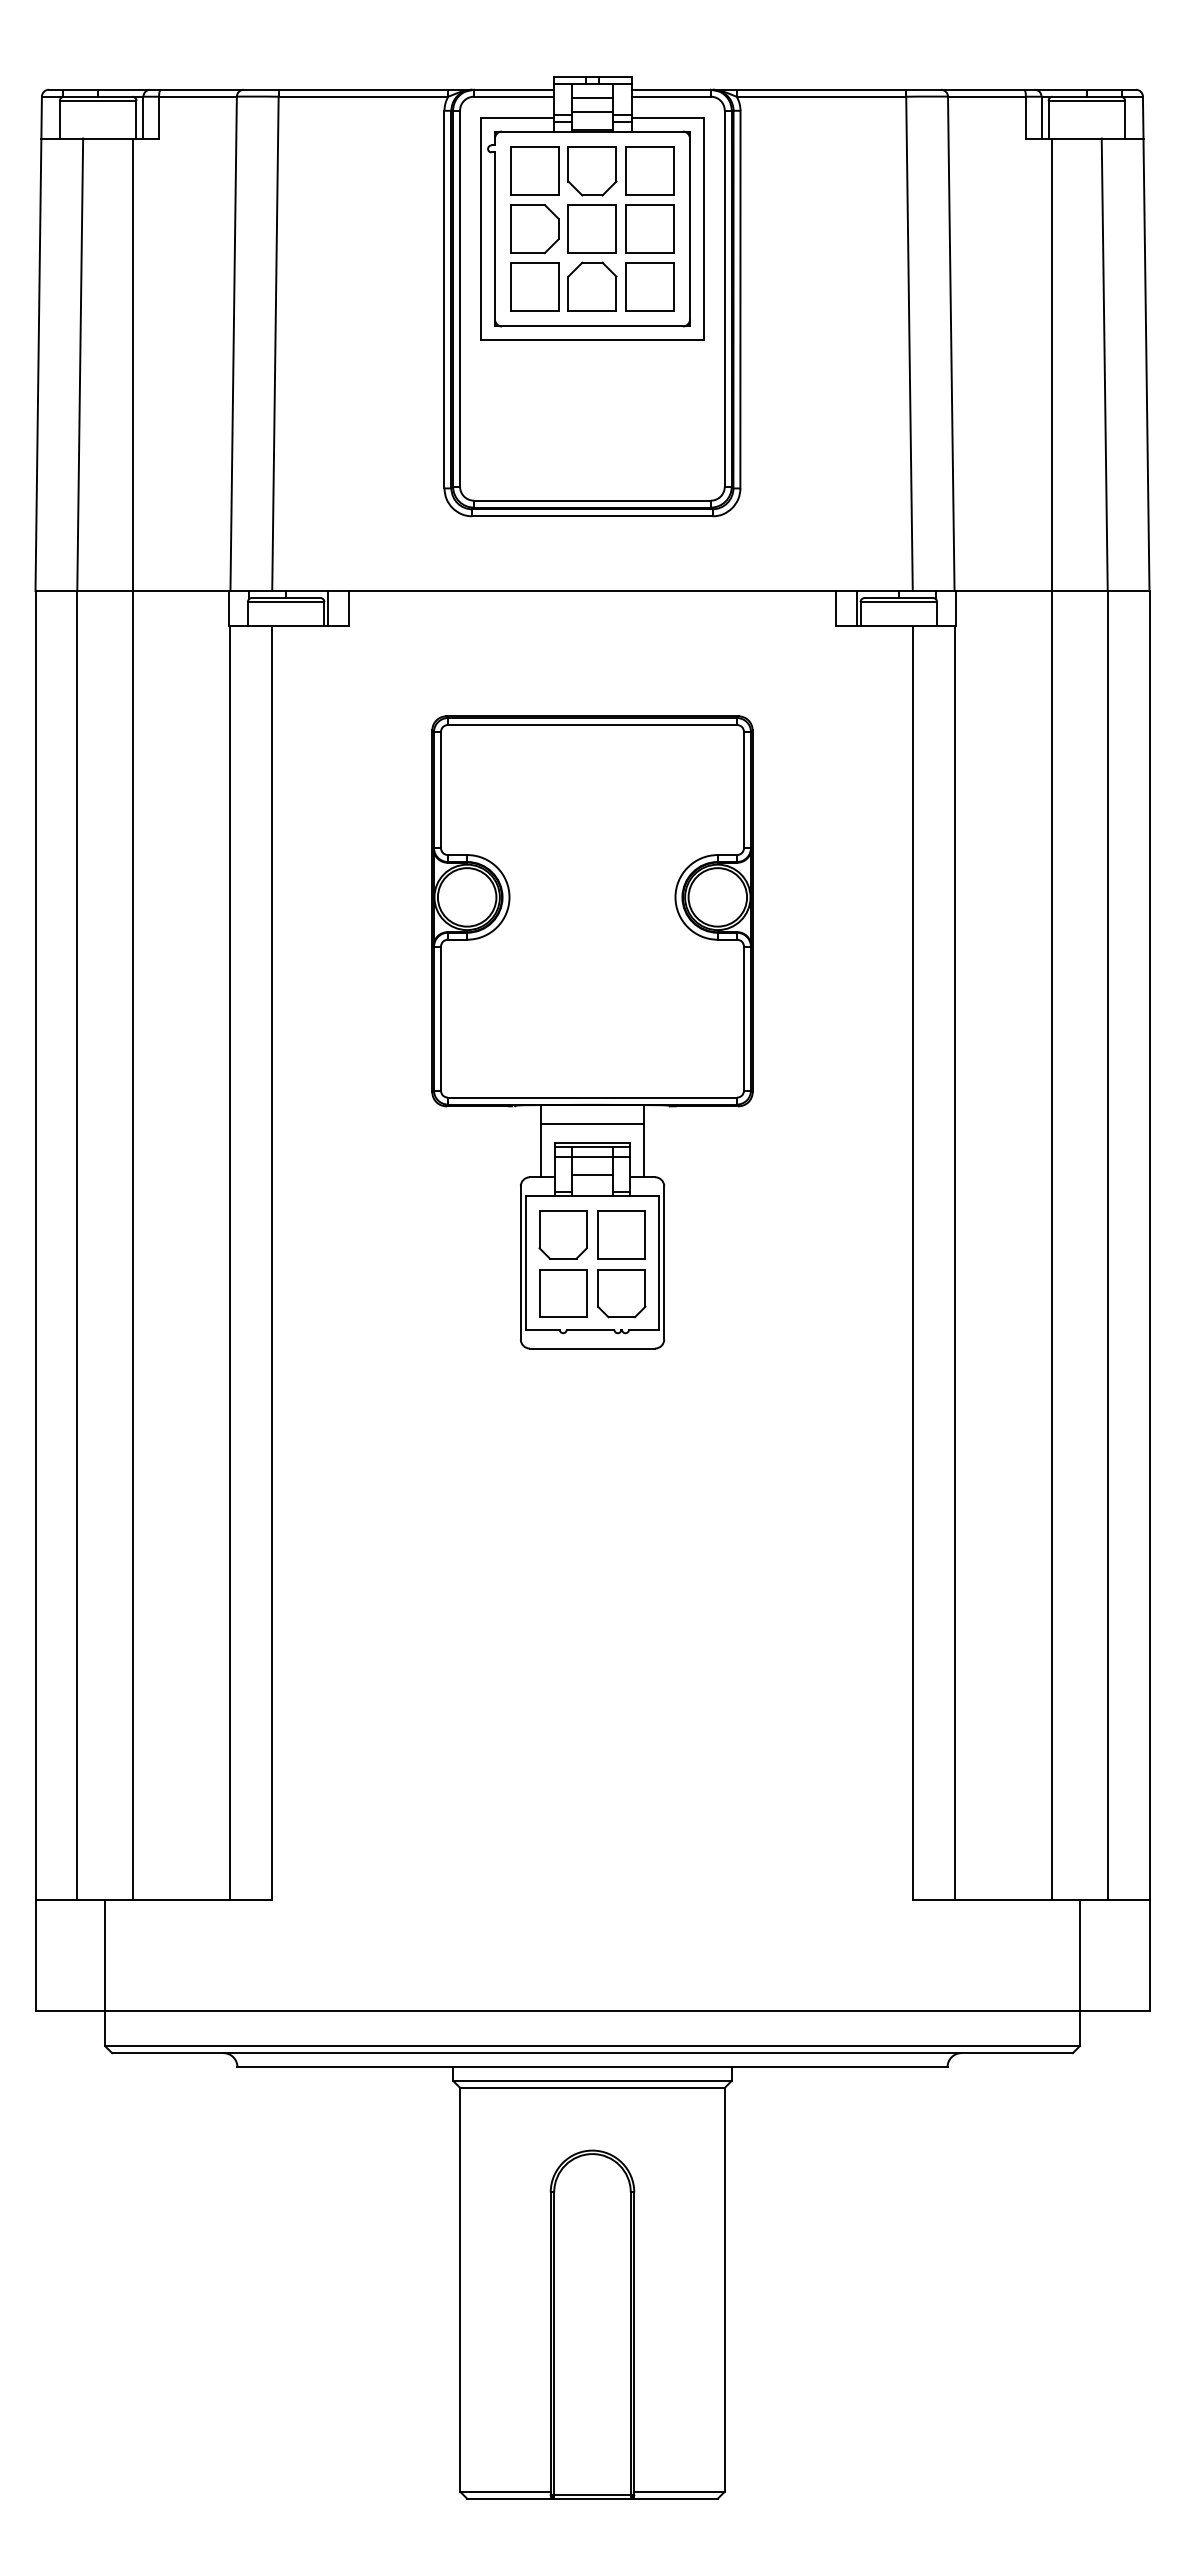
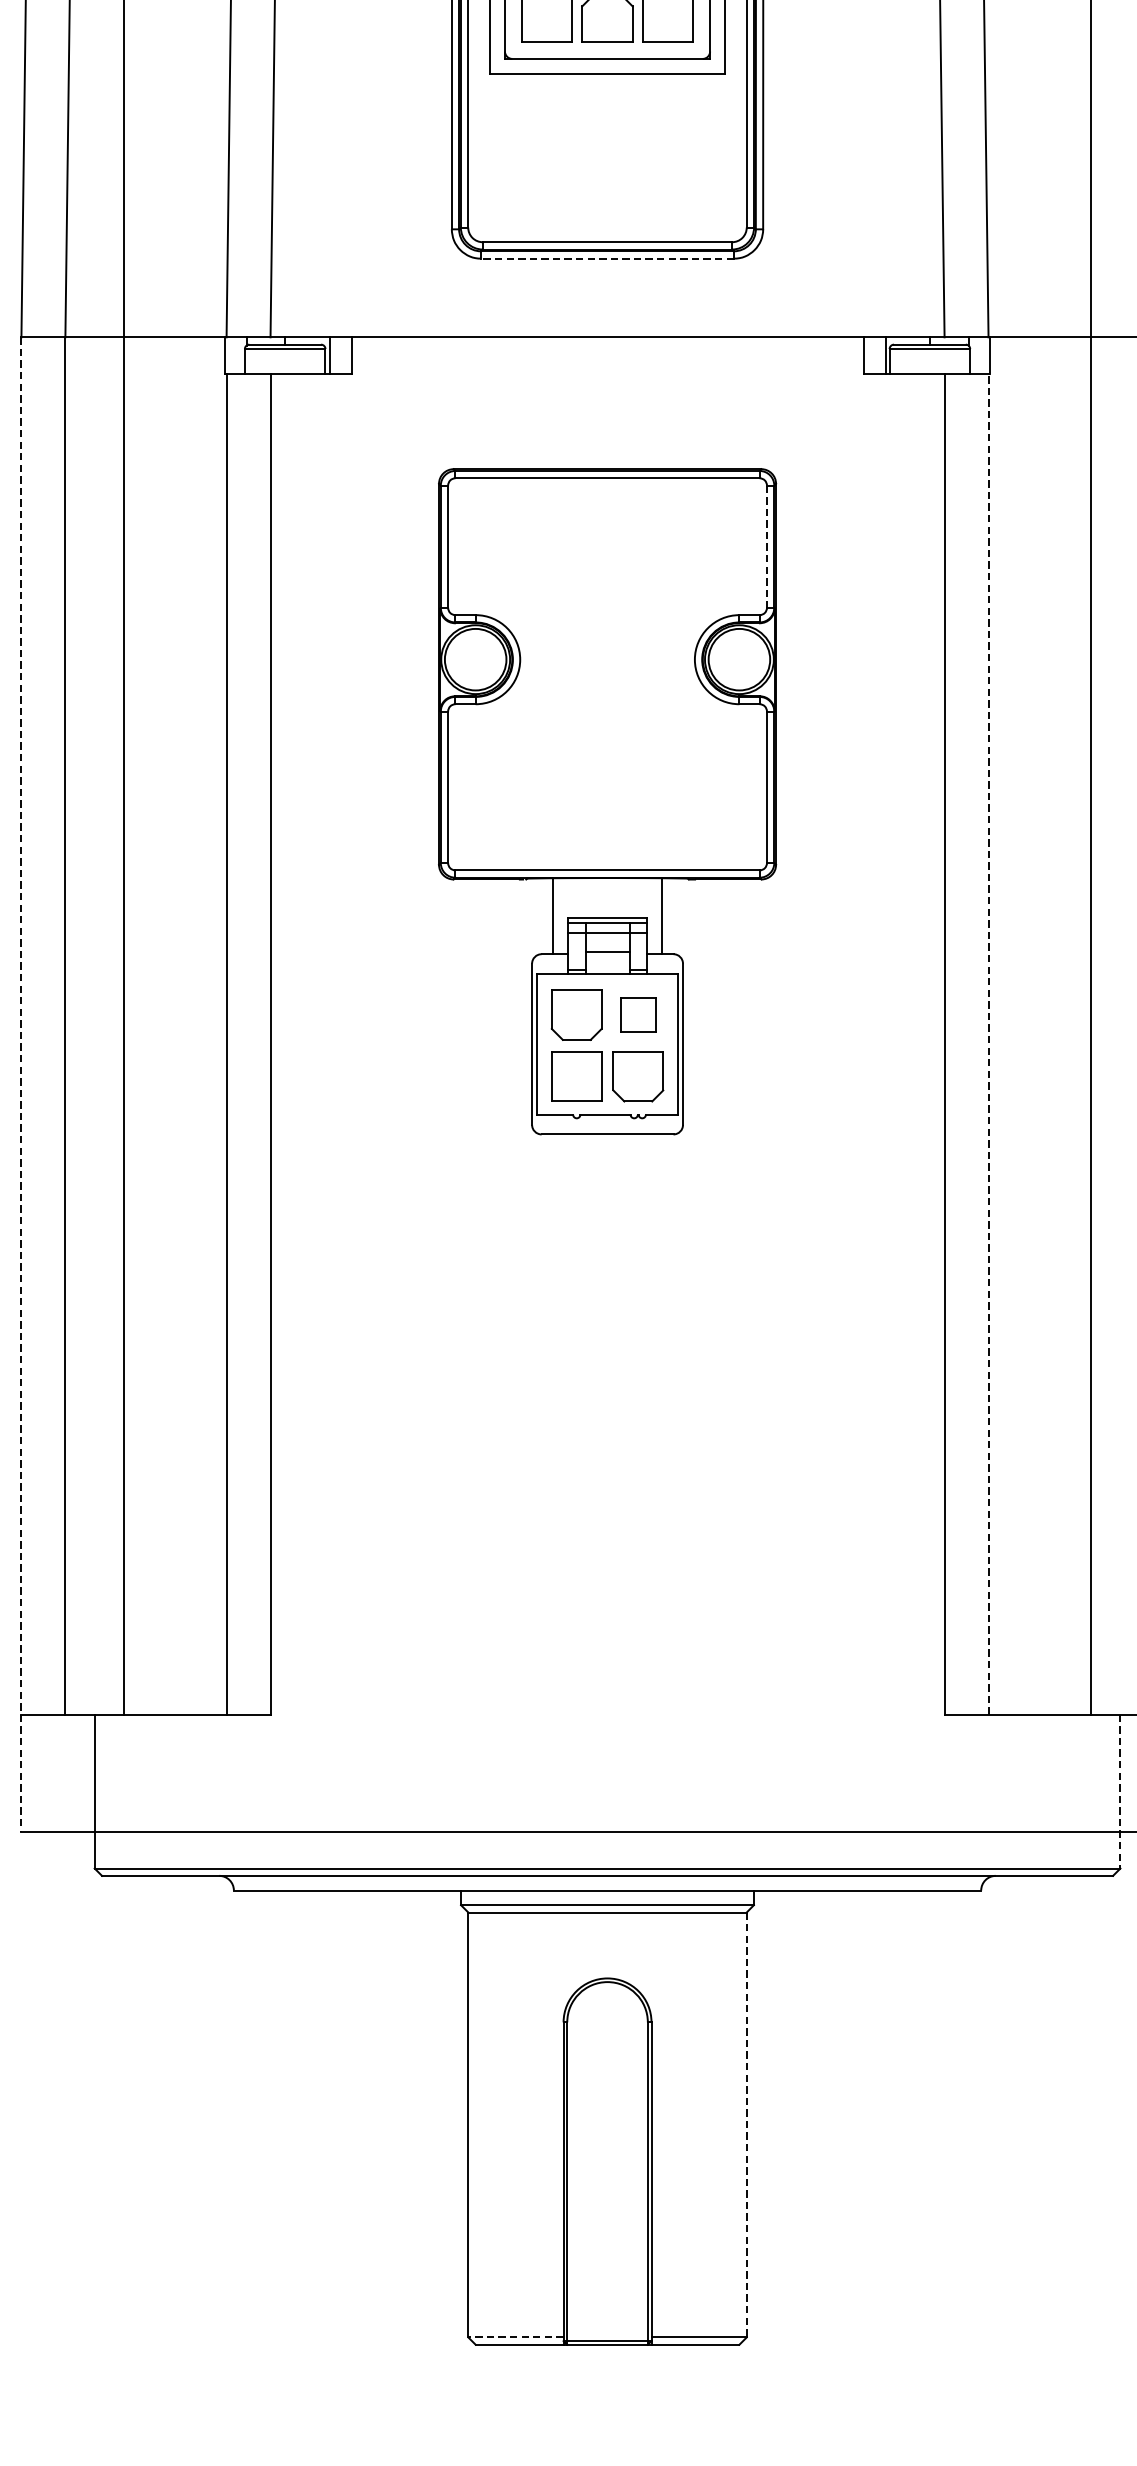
line: (591, 516) -> (606, 258), solid -> dashed
line: (744, 790) -> (767, 547), solid -> dashed
line: (592, 1123) -> (607, 897), removed
part: (621, 1234) -> (638, 1014), size x0.7
line: (954, 1262) -> (988, 1043), solid -> dashed
line: (35, 1301) -> (21, 1084), solid -> dashed
line: (1079, 1973) -> (1120, 1792), solid -> dashed
line: (724, 2289) -> (746, 2124), solid -> dashed
line: (504, 2491) -> (514, 2337), solid -> dashed

